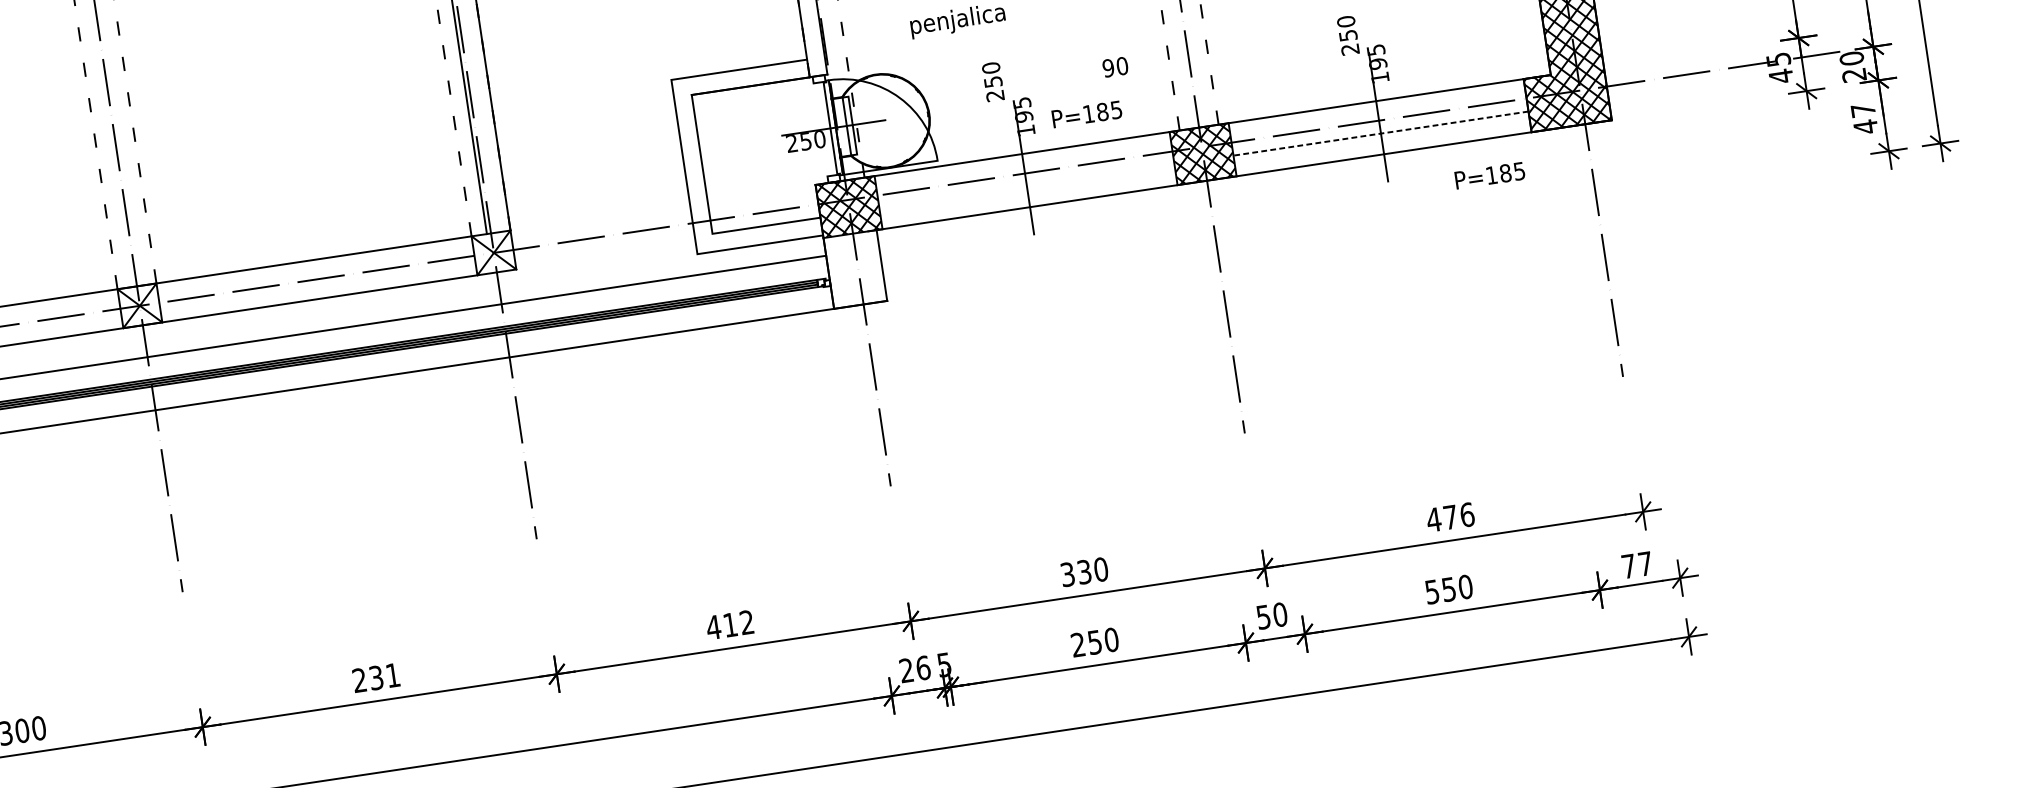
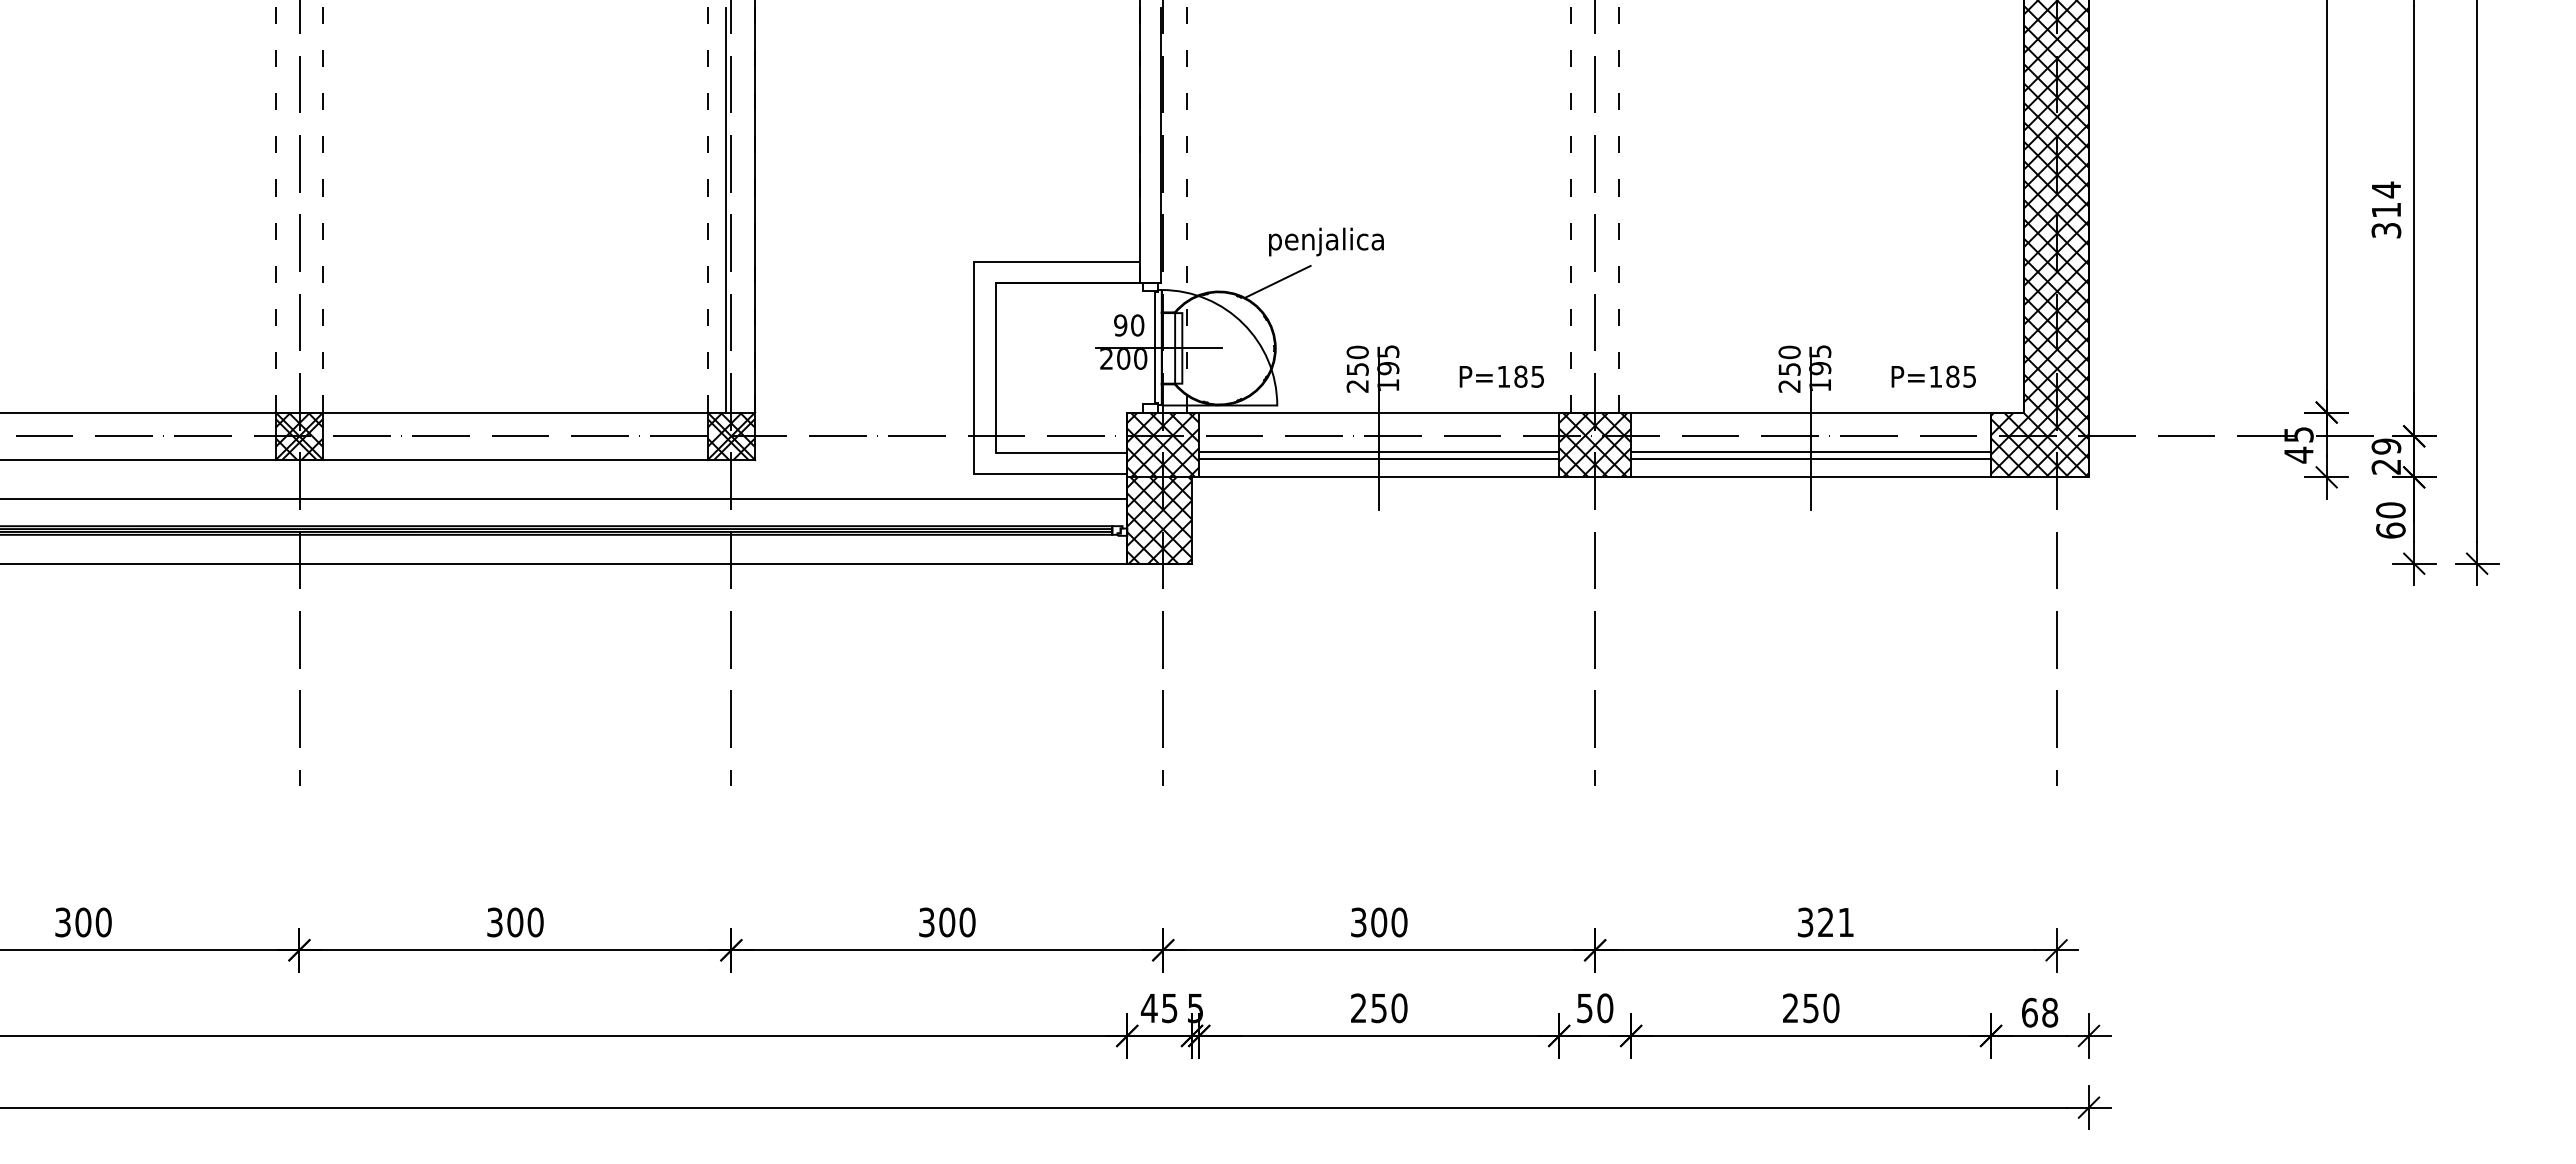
text: (1348, 34) -> (1789, 368), moved
text: (1851, 58) -> (2386, 446), 20 -> 29
line: (922, 59) -> (1277, 281), added
text: (1115, 67) -> (1129, 325), moved
text: (992, 81) -> (1357, 368), moved
text: (1086, 114) -> (1501, 376), moved
text: (1864, 118) -> (2390, 520), 47 -> 60
line: (1381, 133) -> (1811, 452), dashed -> solid
line: (1382, 139) -> (1811, 459), added
text: (805, 141) -> (1123, 359), 250 -> 200
text: (1489, 175) -> (1933, 376), moved
line: (1027, 186) -> (1379, 452), added
line: (1028, 192) -> (1379, 459), added
hatch: (494, 253) -> (731, 436), added
hatch: (855, 269) -> (1159, 520), added
hatch: (139, 306) -> (299, 436), added
text: (1450, 517) -> (1825, 922), 476 -> 321
text: (1637, 564) -> (2040, 1012), 77 -> 68
text: (1084, 572) -> (1379, 922), 330 -> 300
text: (1432, 592) -> (1790, 1008), 550 -> 250
text: (729, 625) -> (946, 922), 412 -> 300
text: (914, 669) -> (1158, 1008), 26 -> 45
text: (376, 677) -> (515, 922), 231 -> 300

